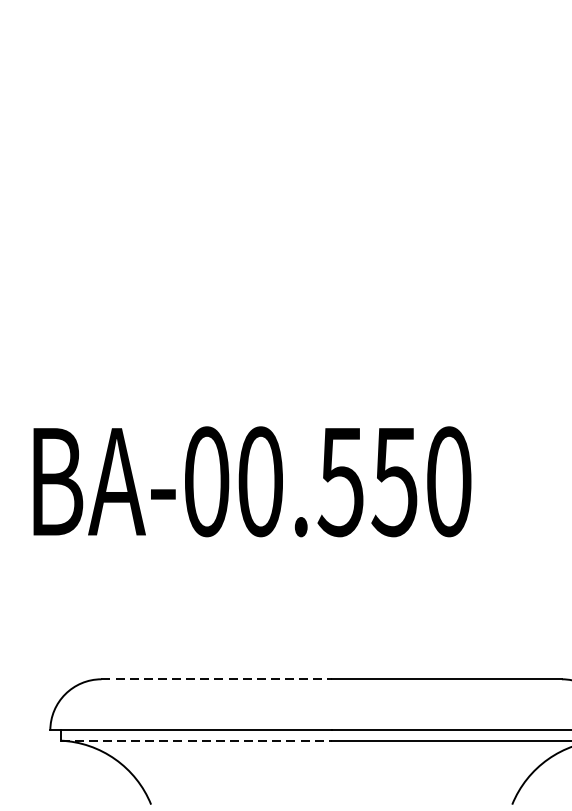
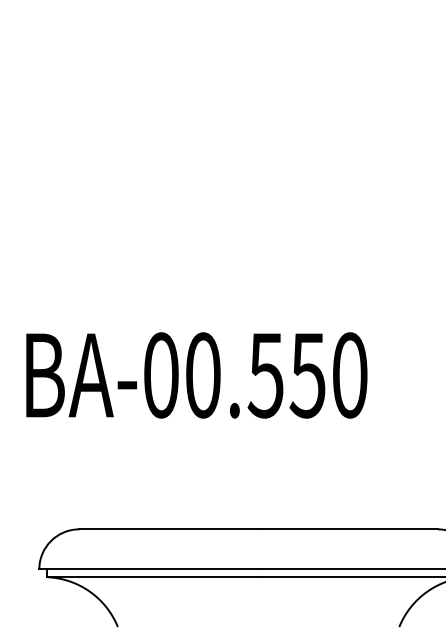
line: (216, 679) -> (168, 529), dashed -> solid
line: (195, 741) -> (152, 577), dashed -> solid

